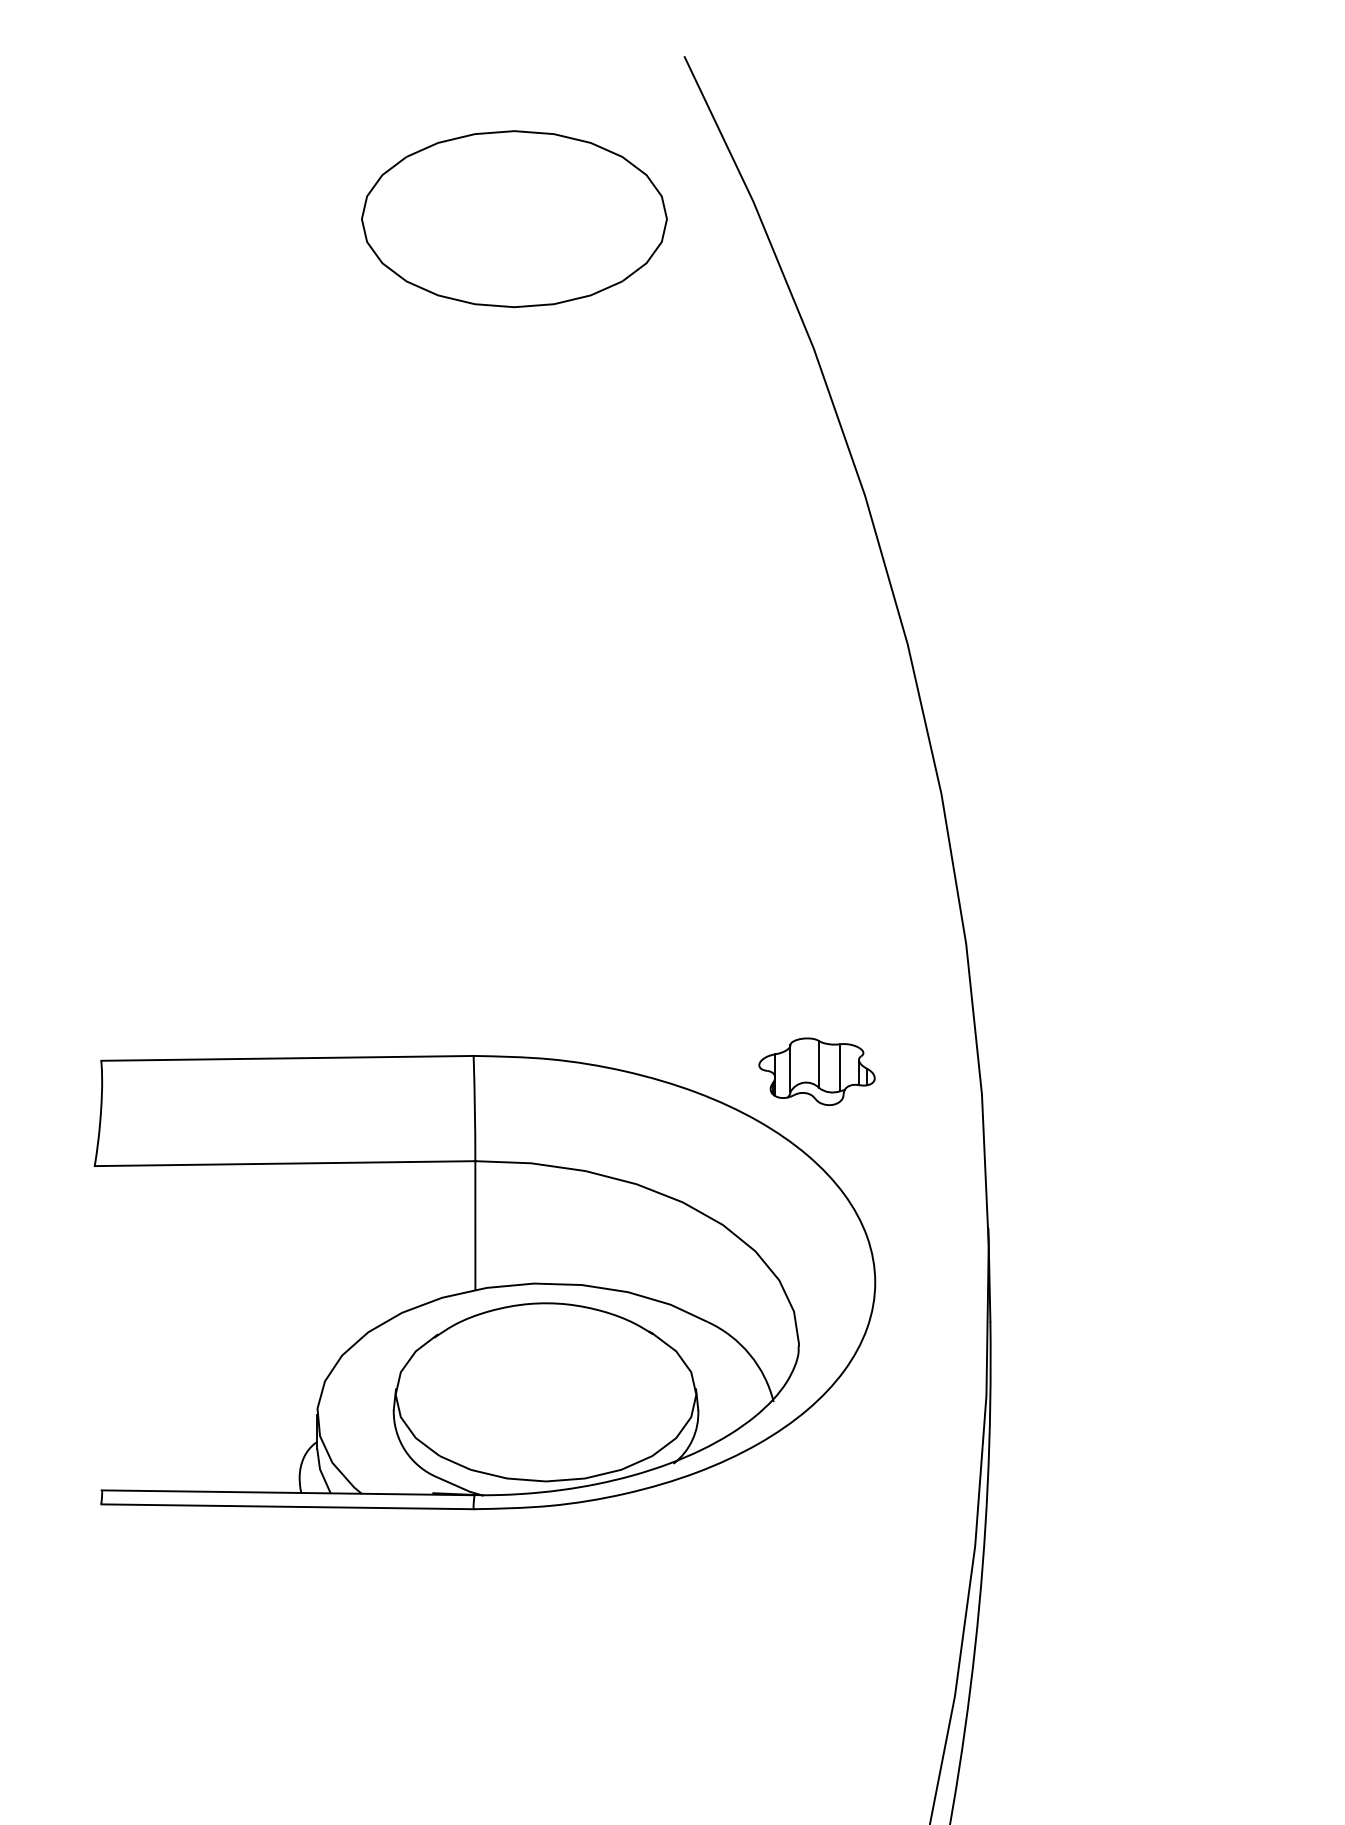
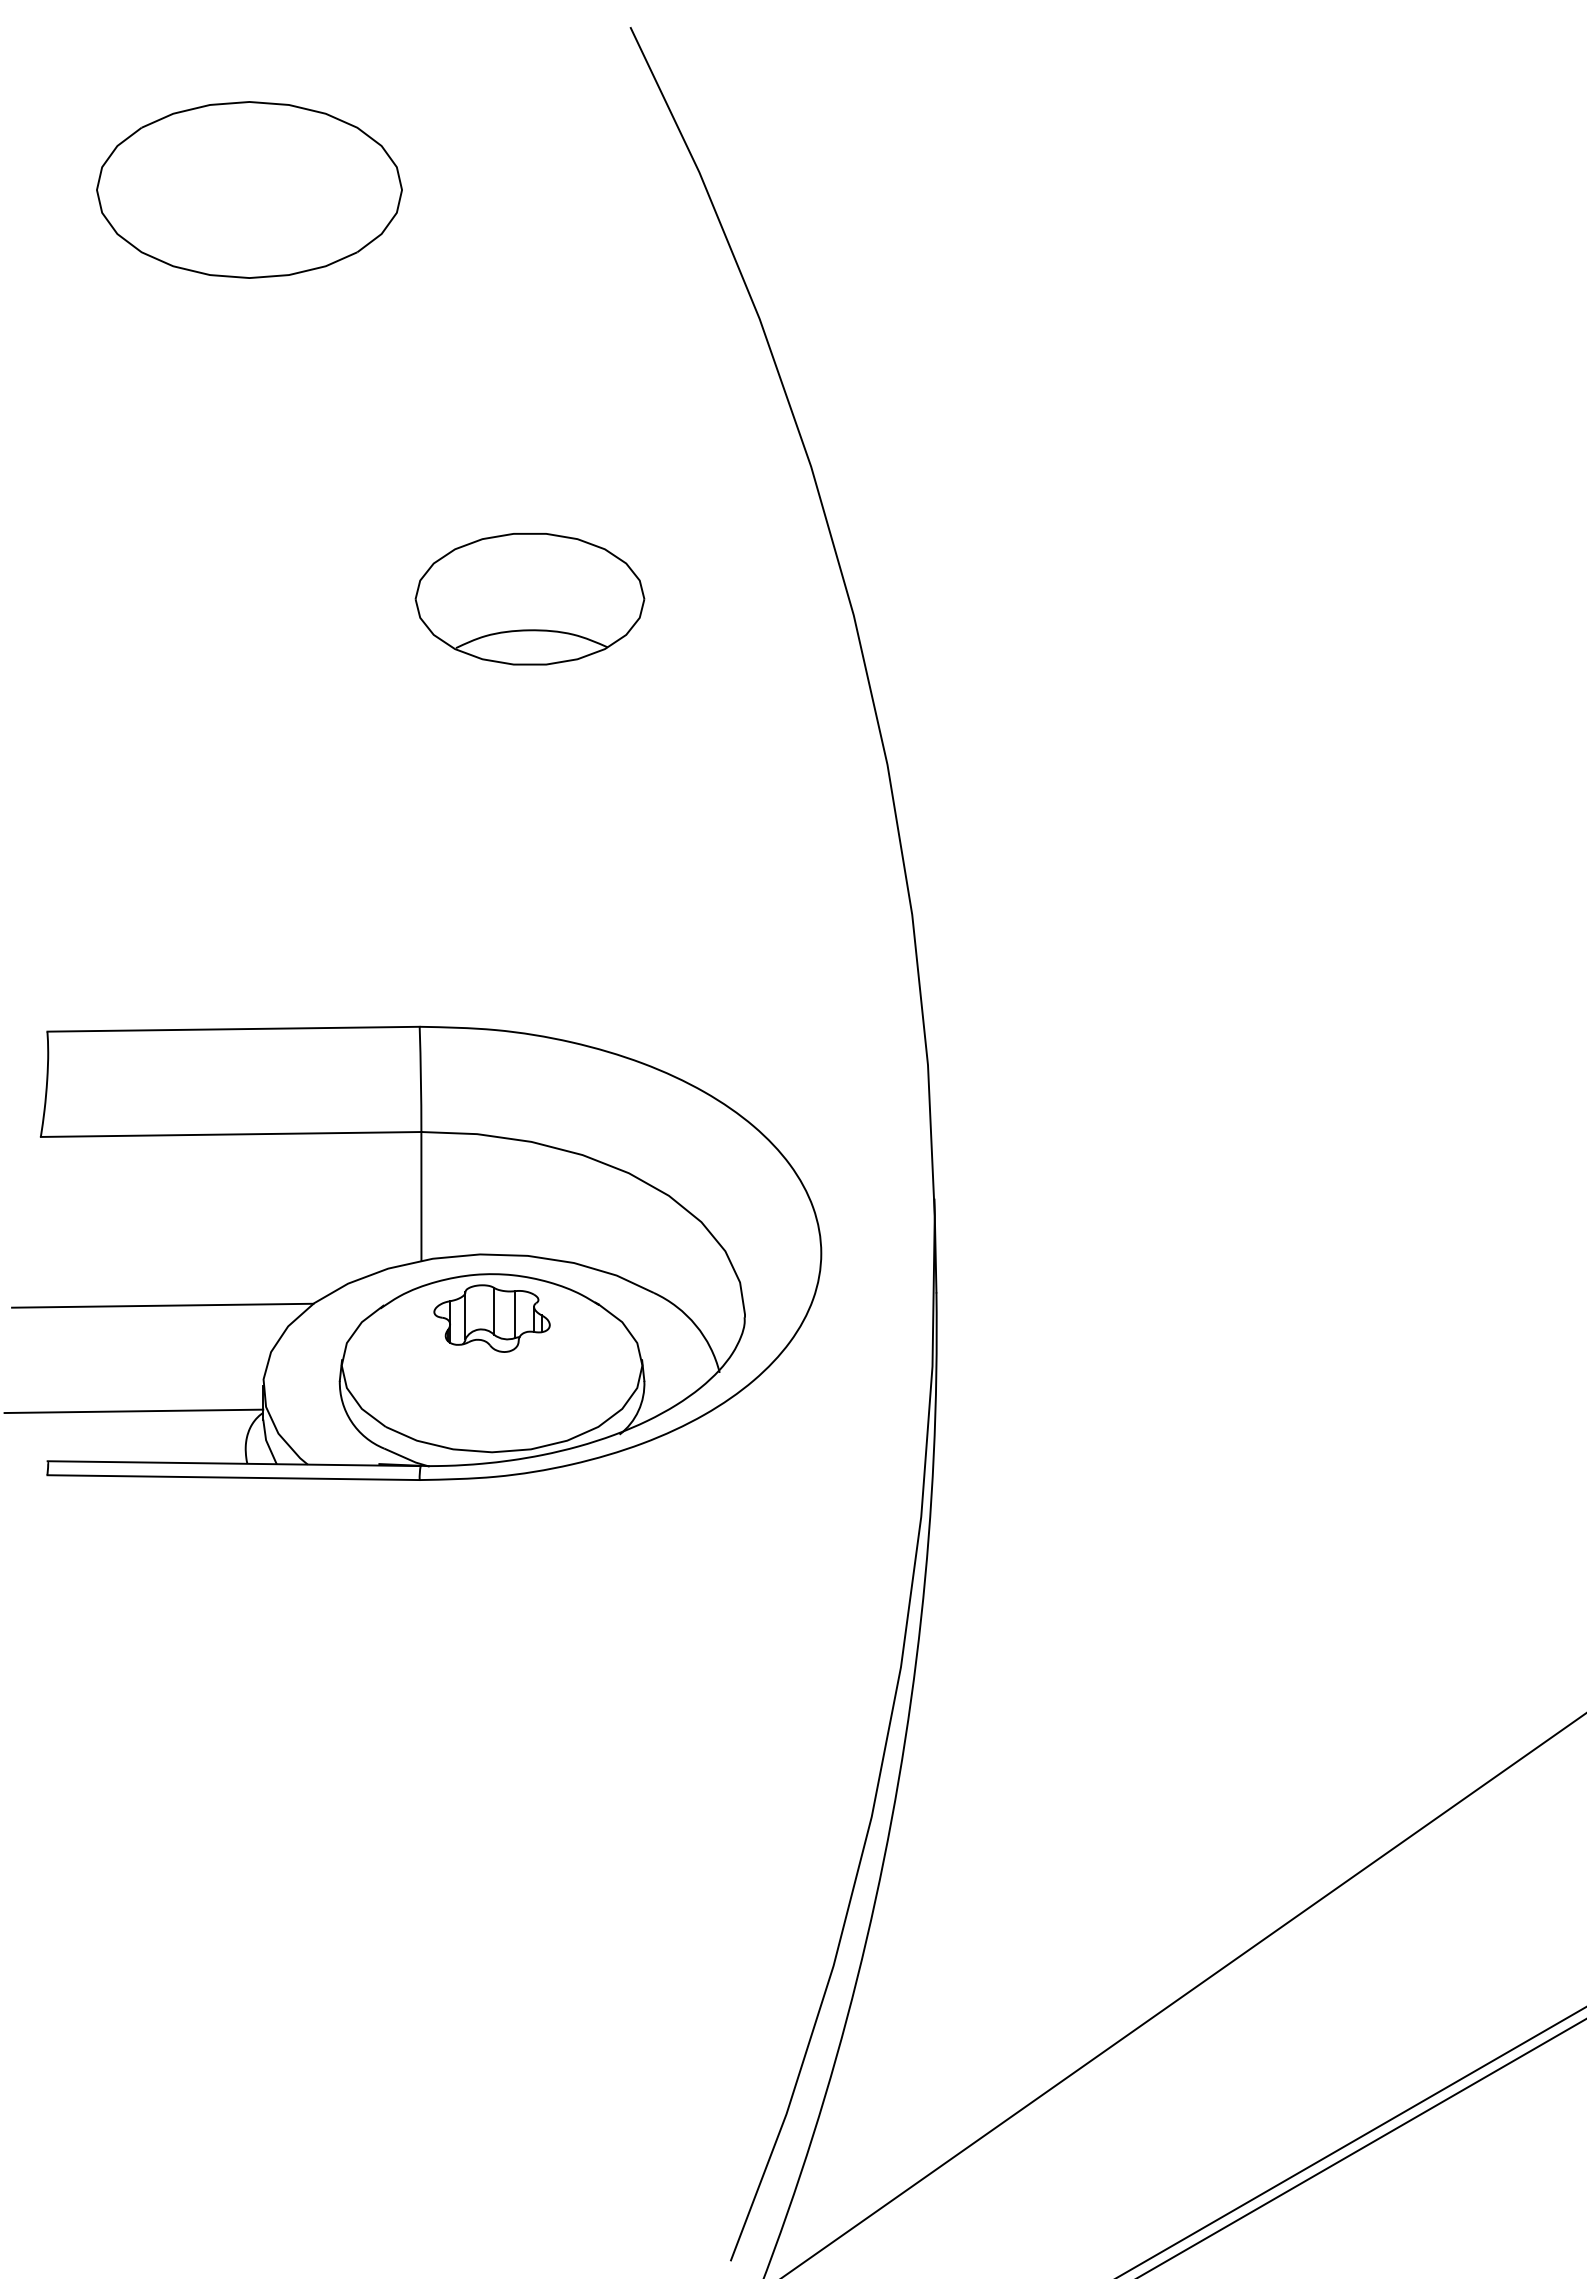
part: (514, 218) -> (249, 189), moved
part: (583, 628) -> (529, 599), added
part: (816, 1071) -> (491, 1318), moved
line: (216, 1334) -> (162, 1305), added
line: (187, 1440) -> (133, 1411), added

